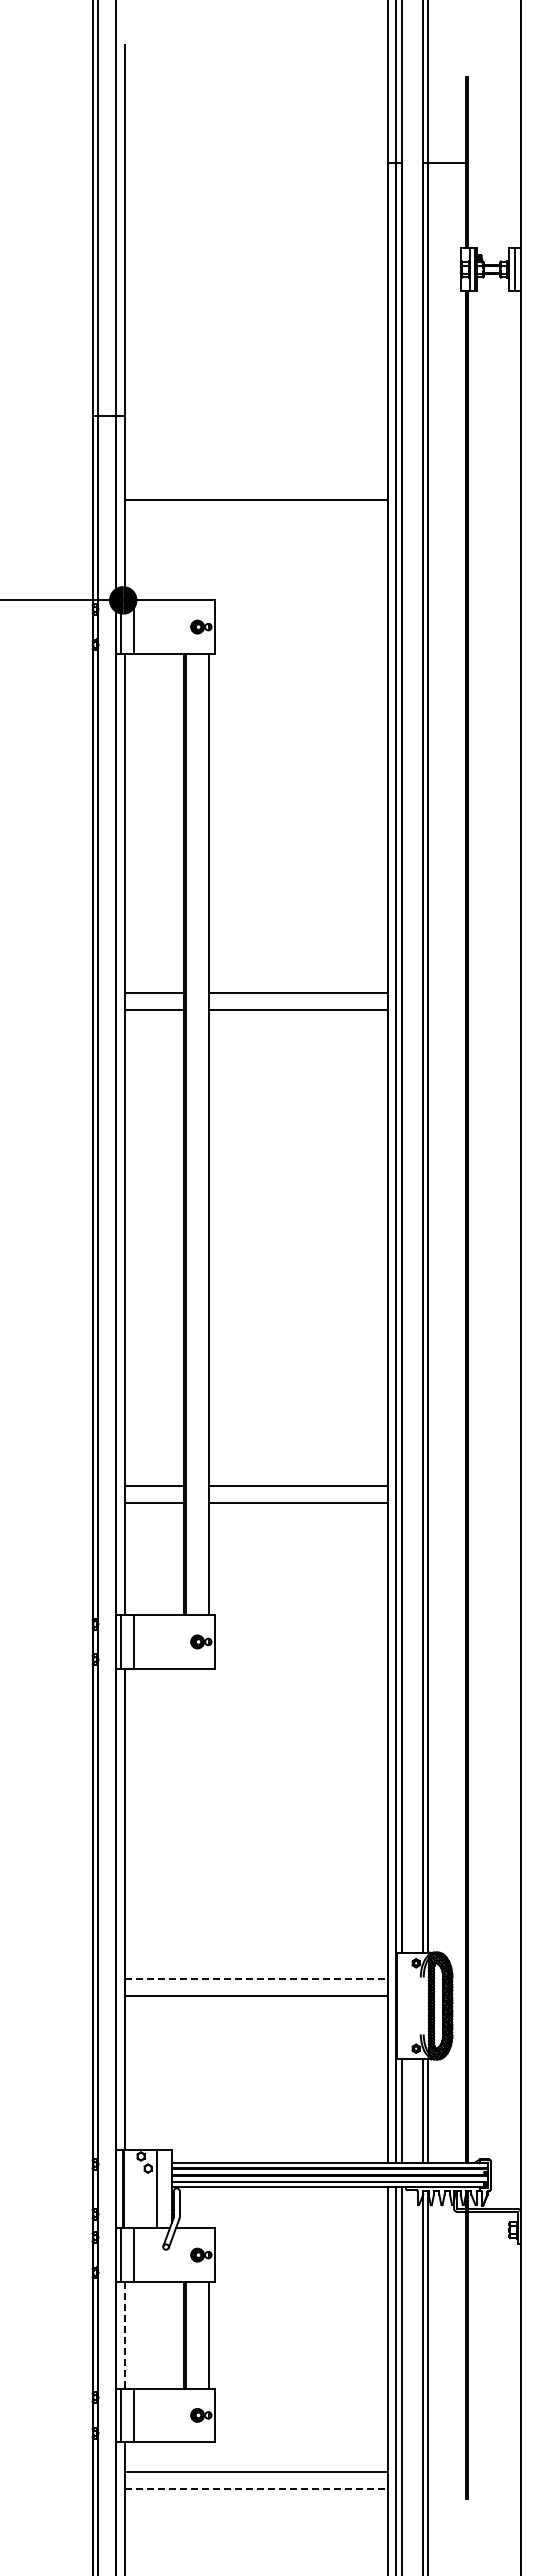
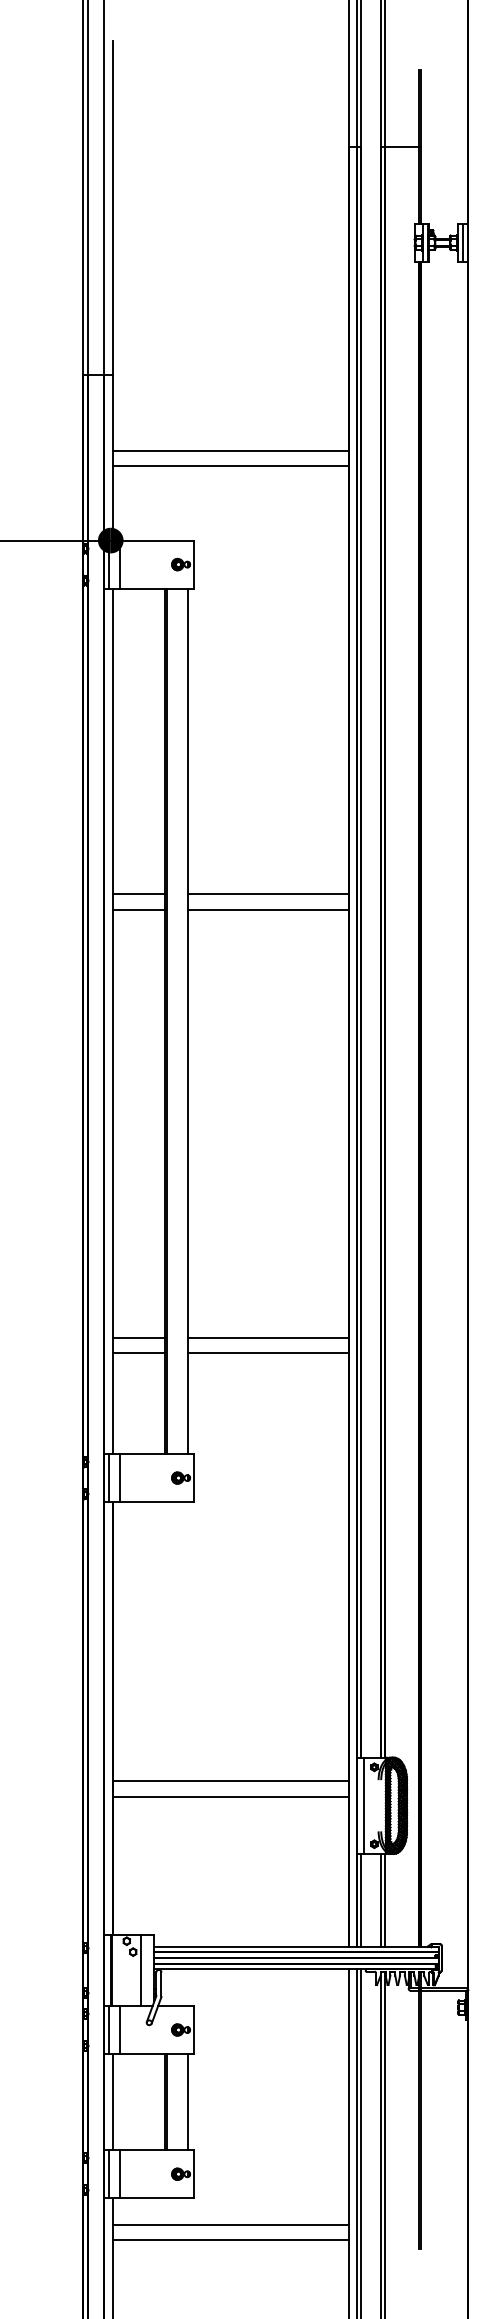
line: (256, 517) -> (230, 465), added
line: (257, 1978) -> (231, 1781), dashed -> solid
line: (404, 2005) -> (363, 1805), added
line: (125, 2335) -> (112, 2102), dashed -> solid
line: (257, 2488) -> (231, 2240), dashed -> solid

